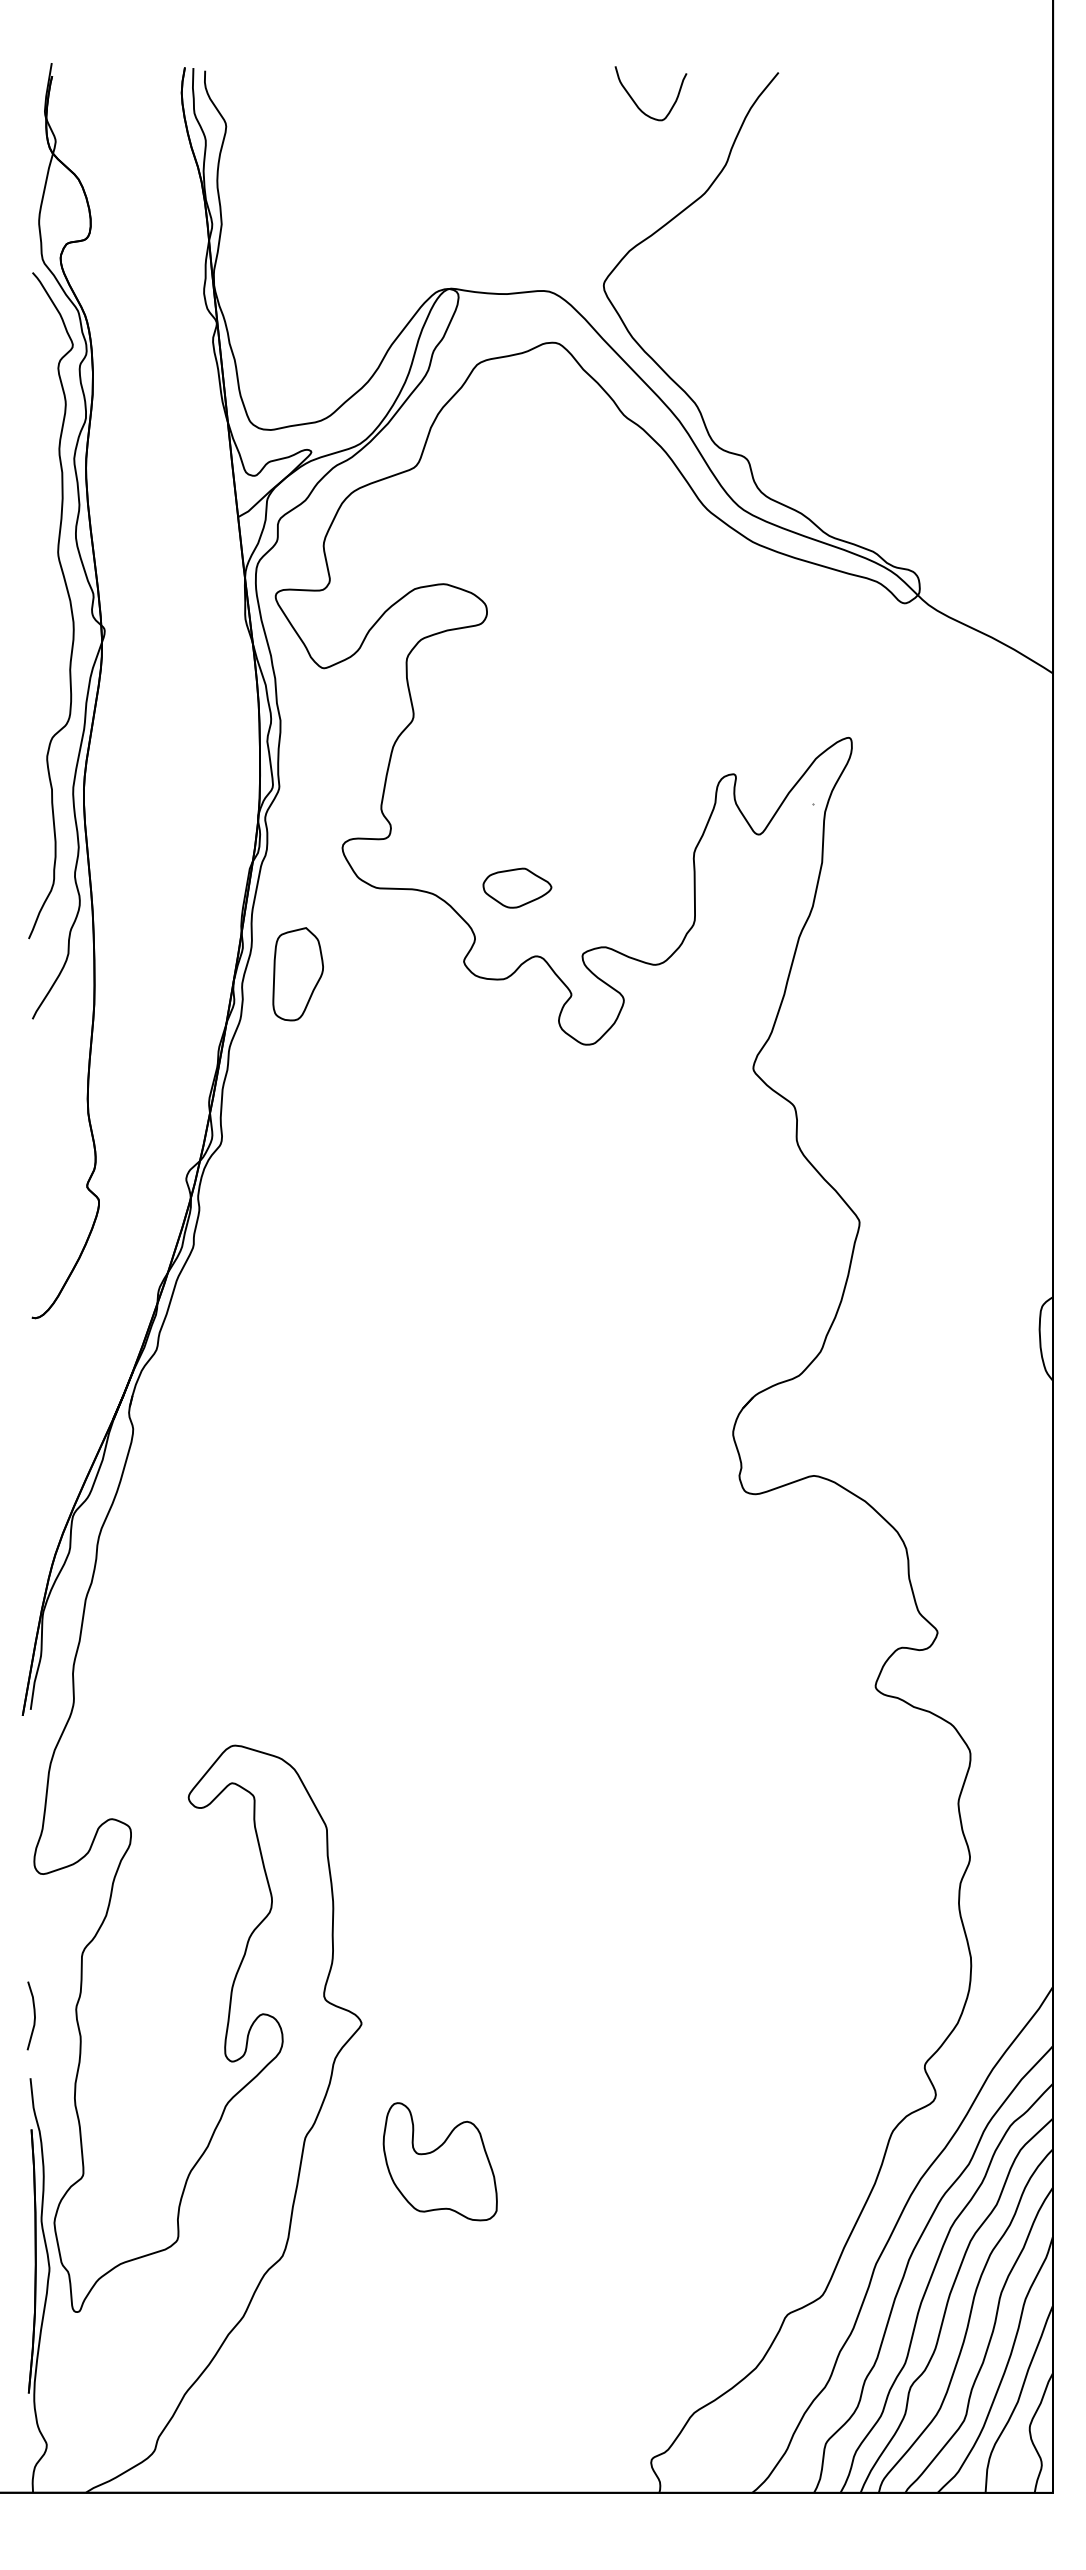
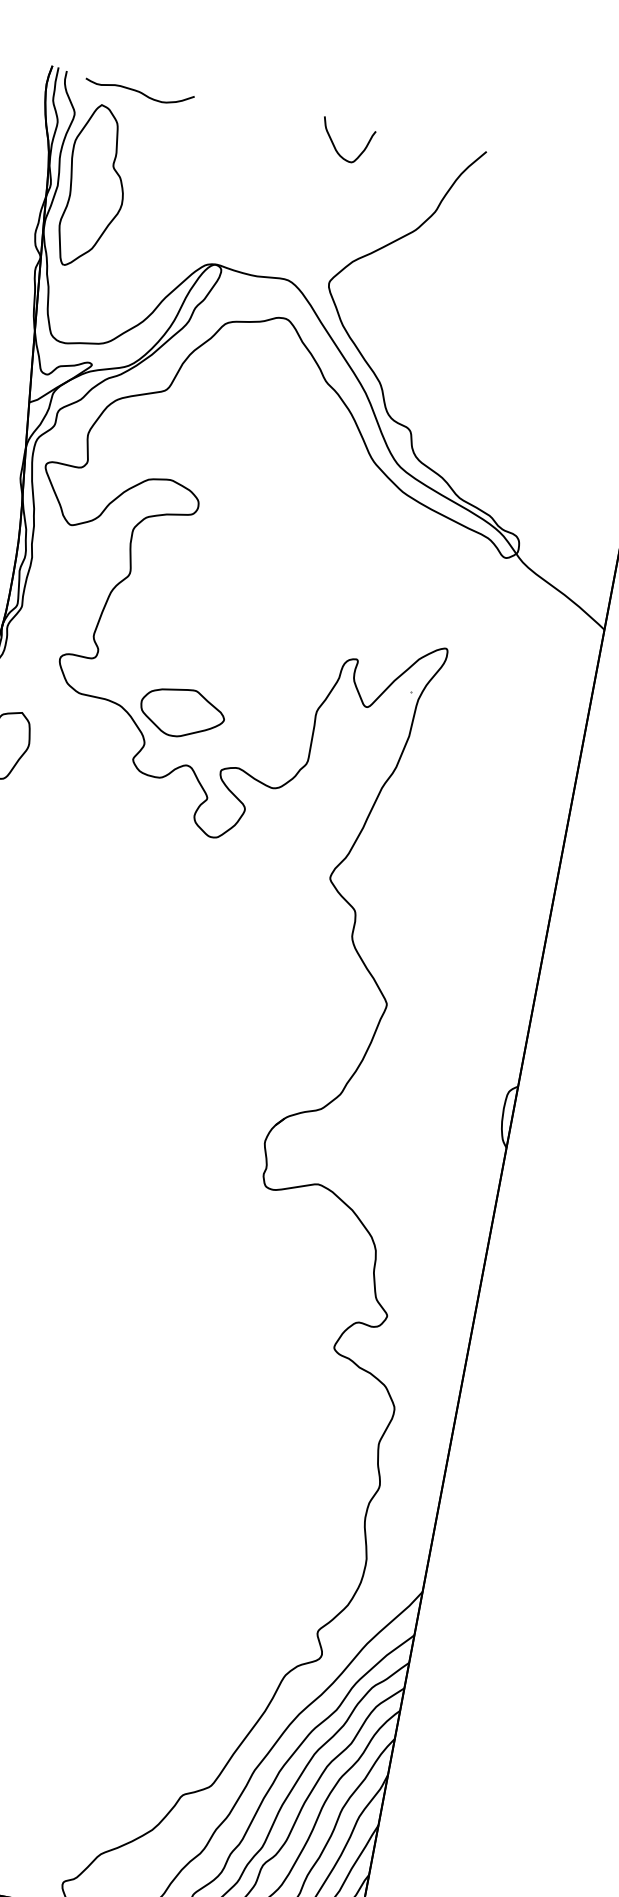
curve: (306, 80) -> (139, 92), added
curve: (635, 101) -> (334, 144), moved
part: (271, 216) -> (95, 186), added
part: (517, 887) -> (182, 712), size x1.67

